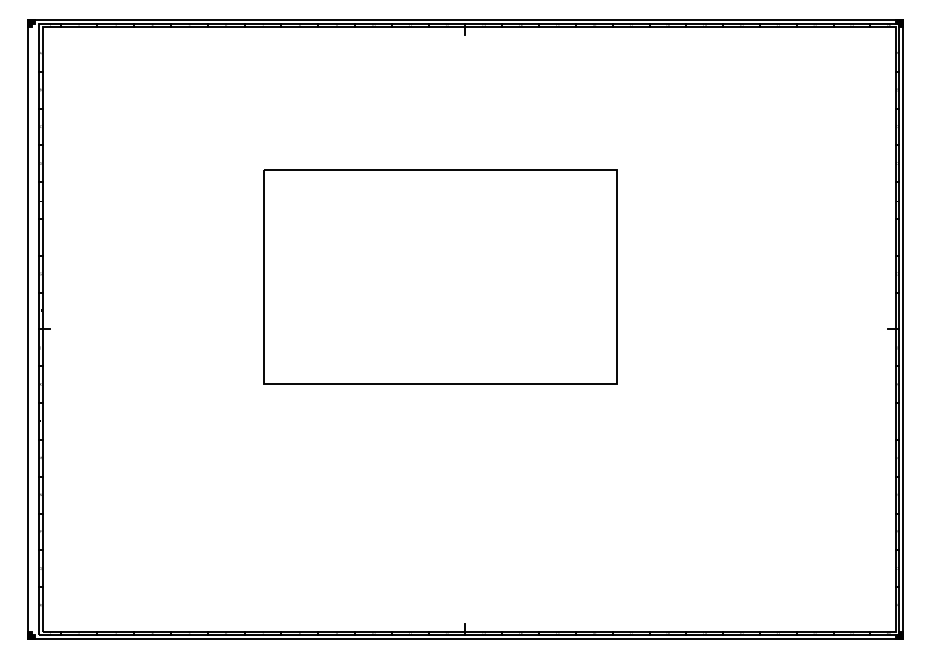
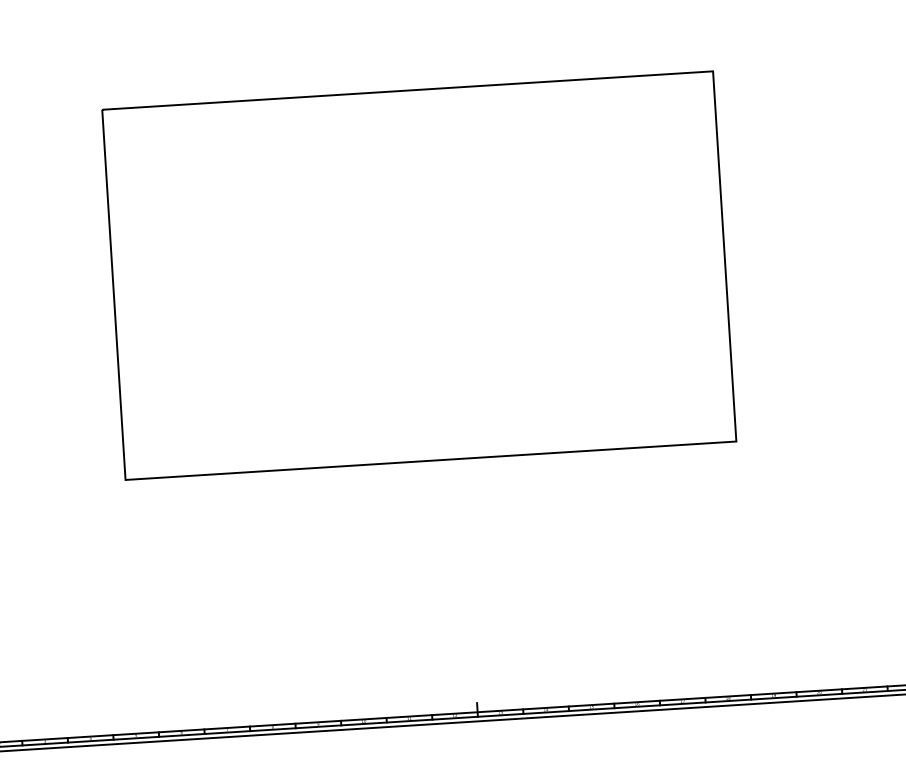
part: (440, 276) -> (419, 274), size x1.4

